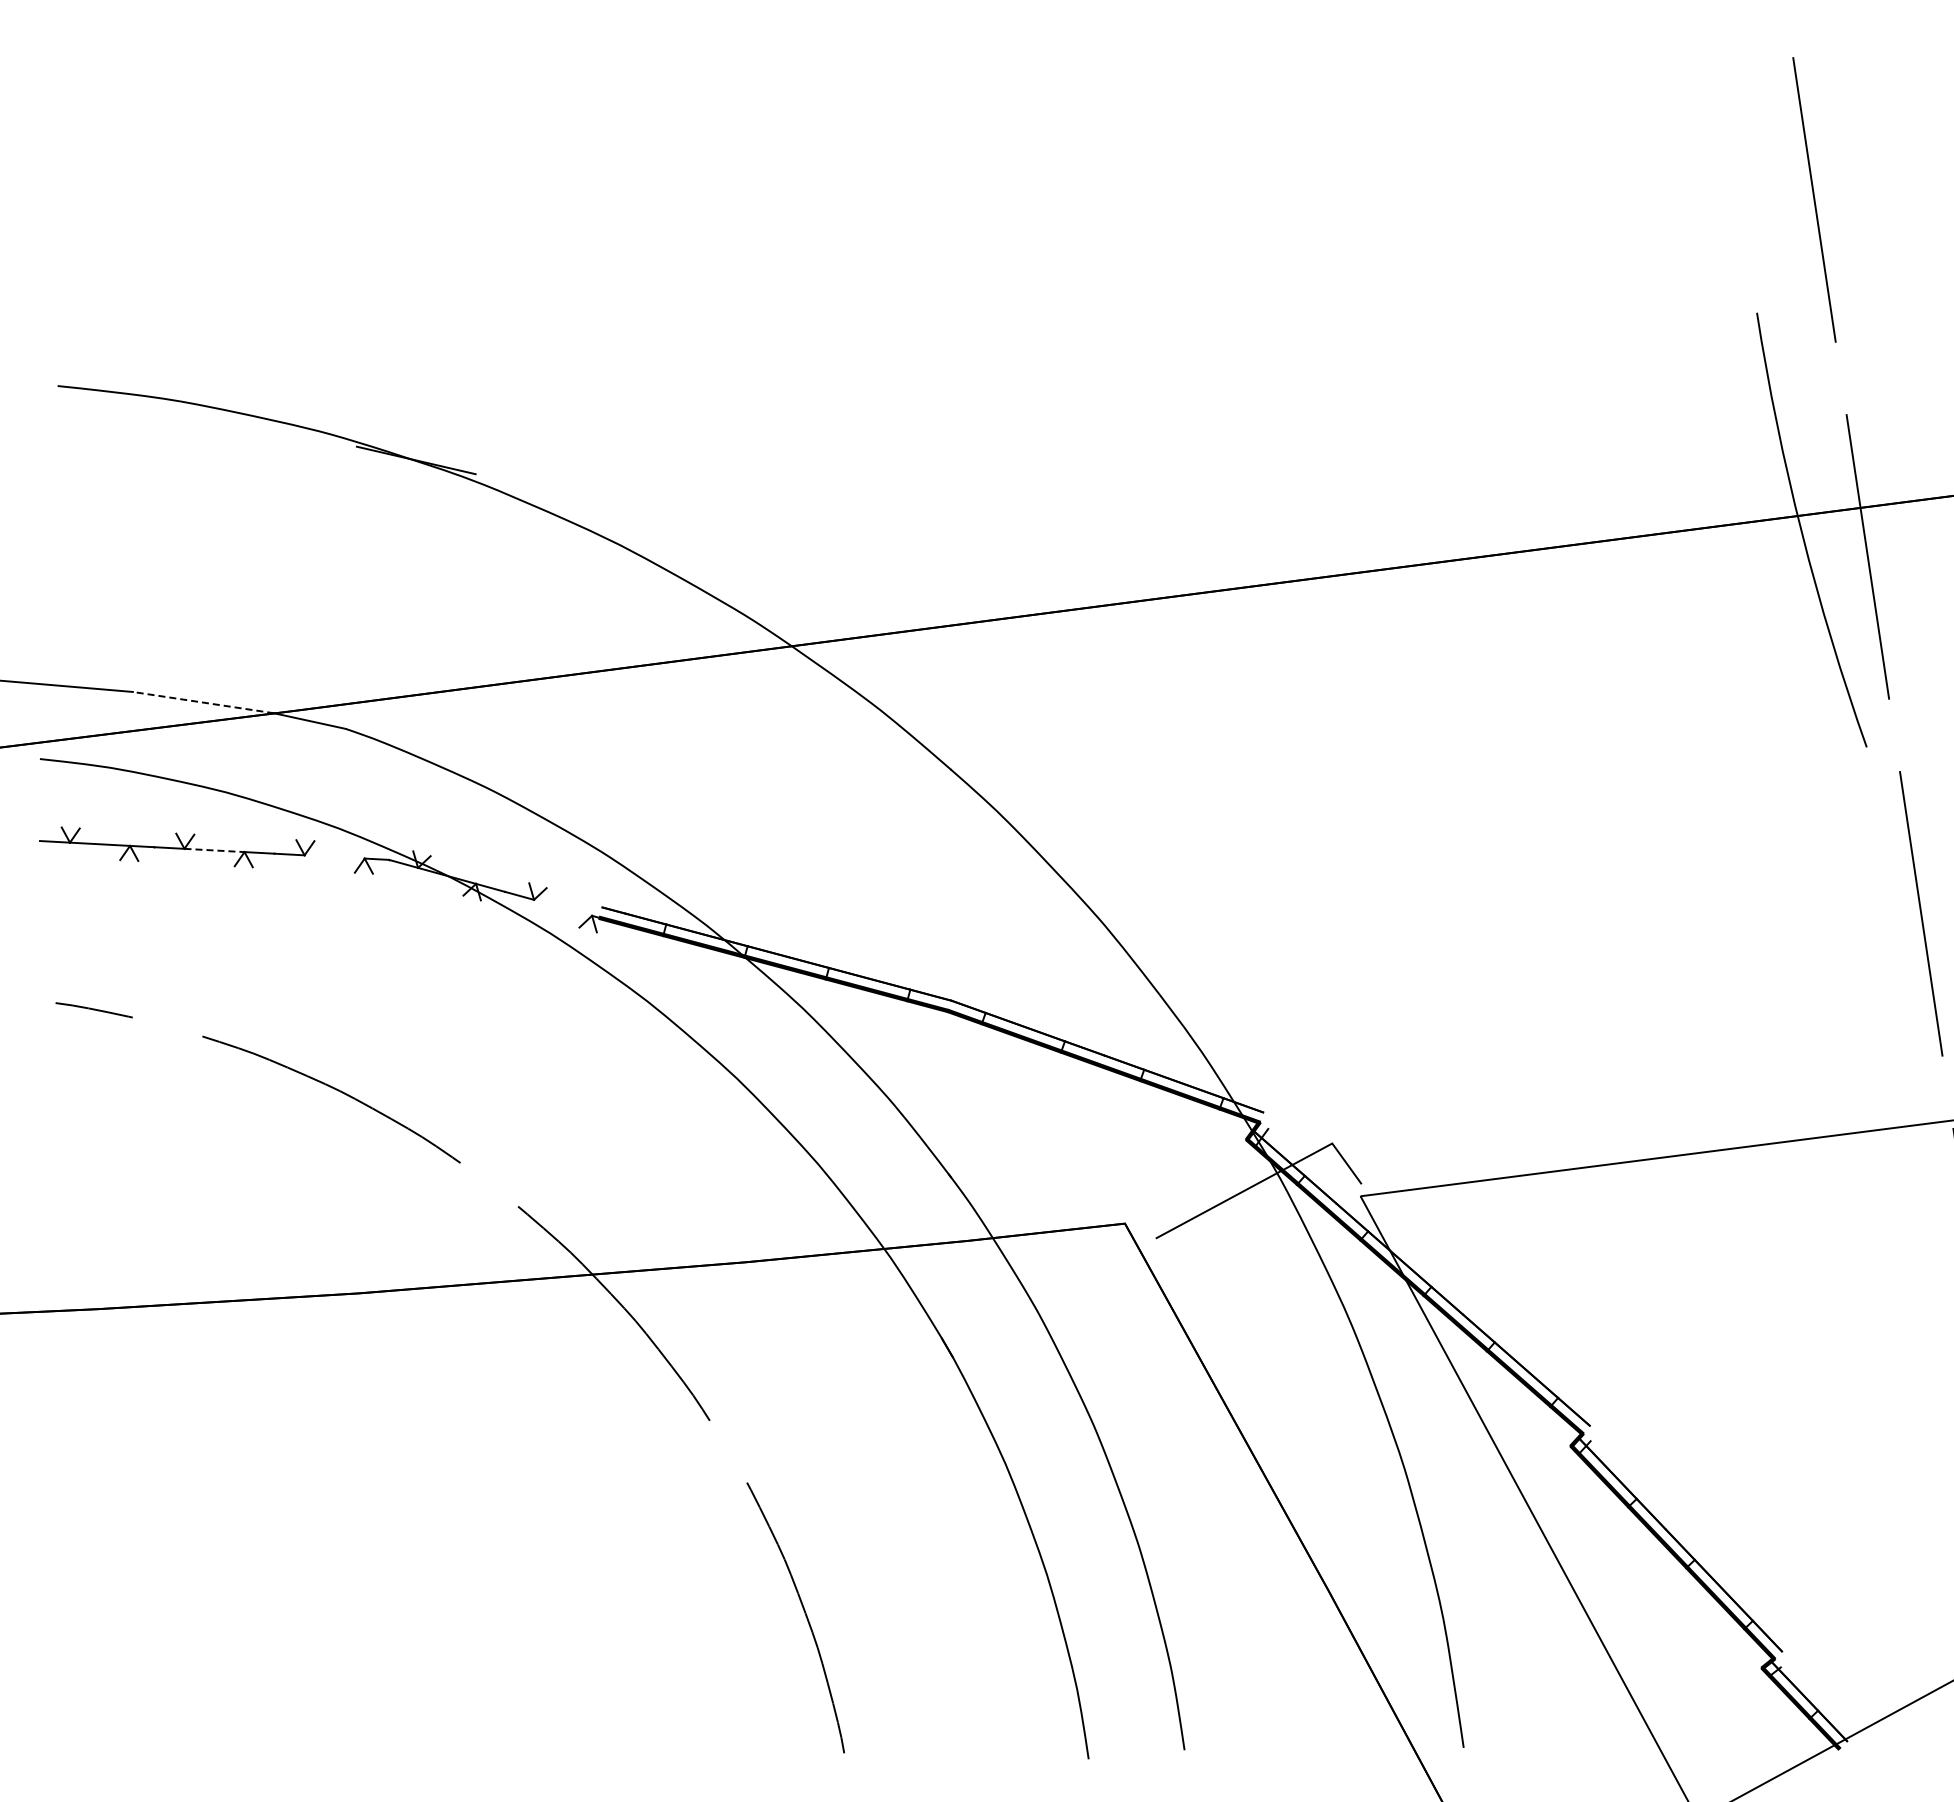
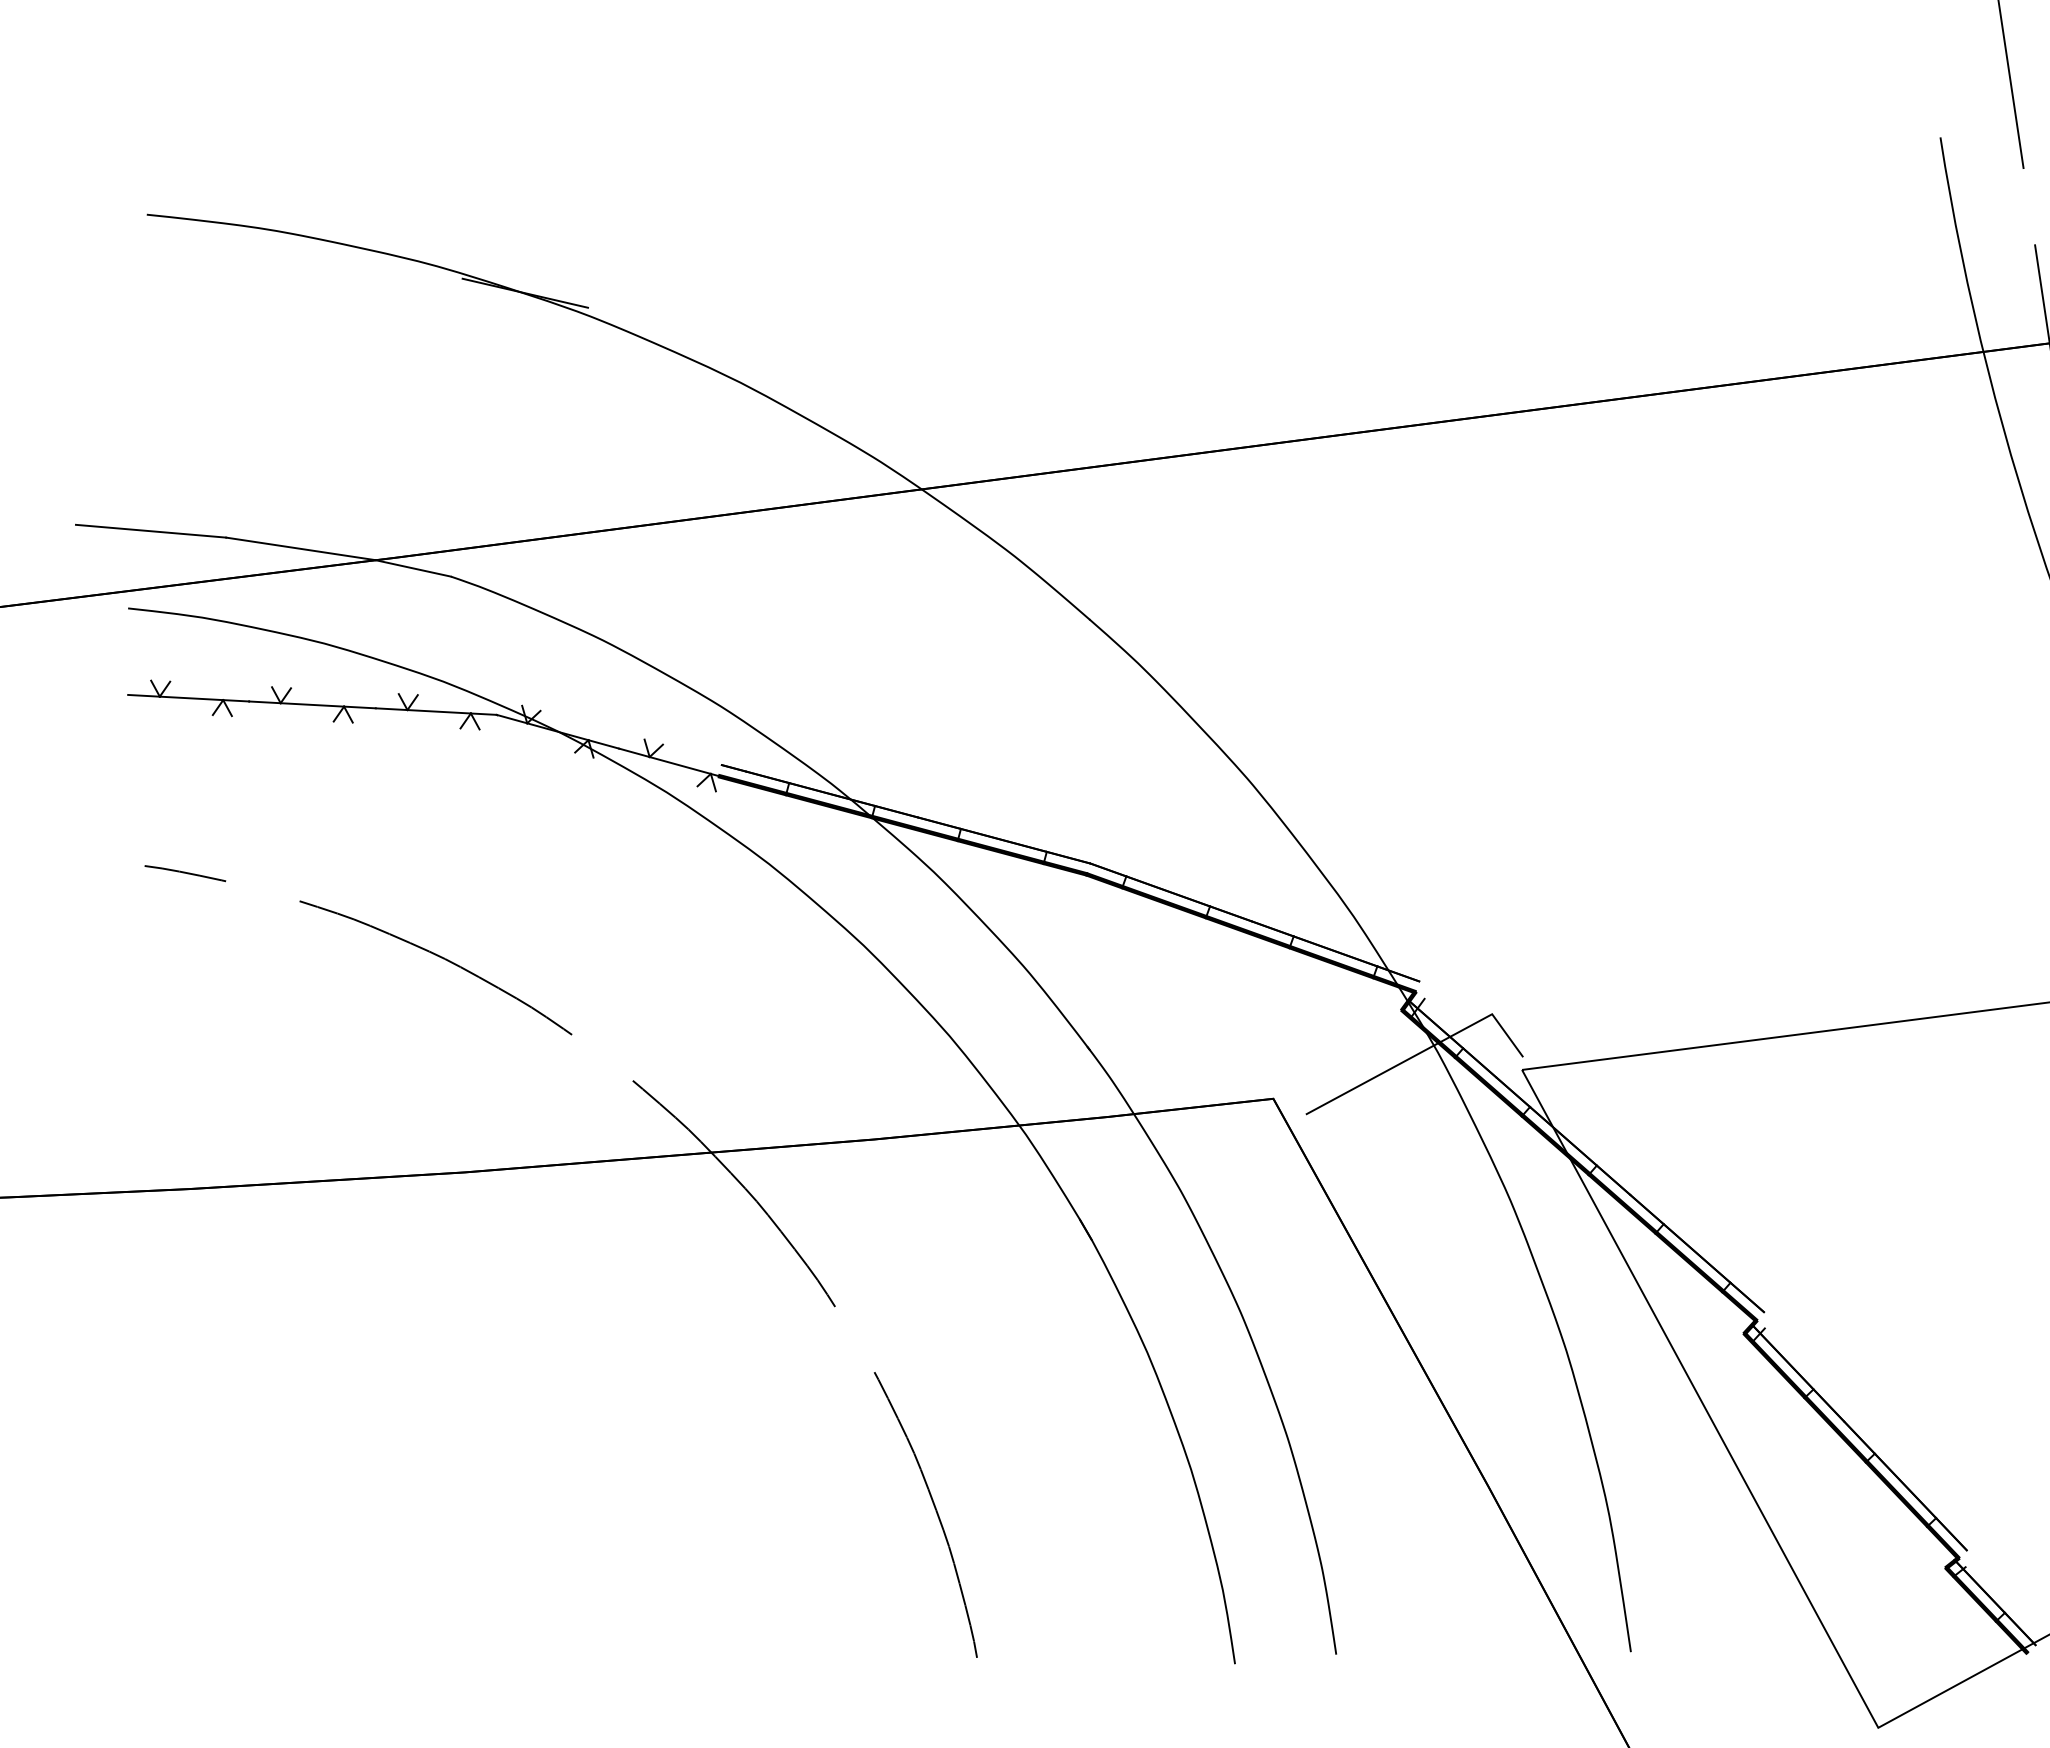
line: (203, 702) -> (300, 548), dashed -> solid
line: (215, 850) -> (313, 704), dashed -> solid
line: (334, 856) -> (439, 711), added
line: (563, 907) -> (680, 765), added

